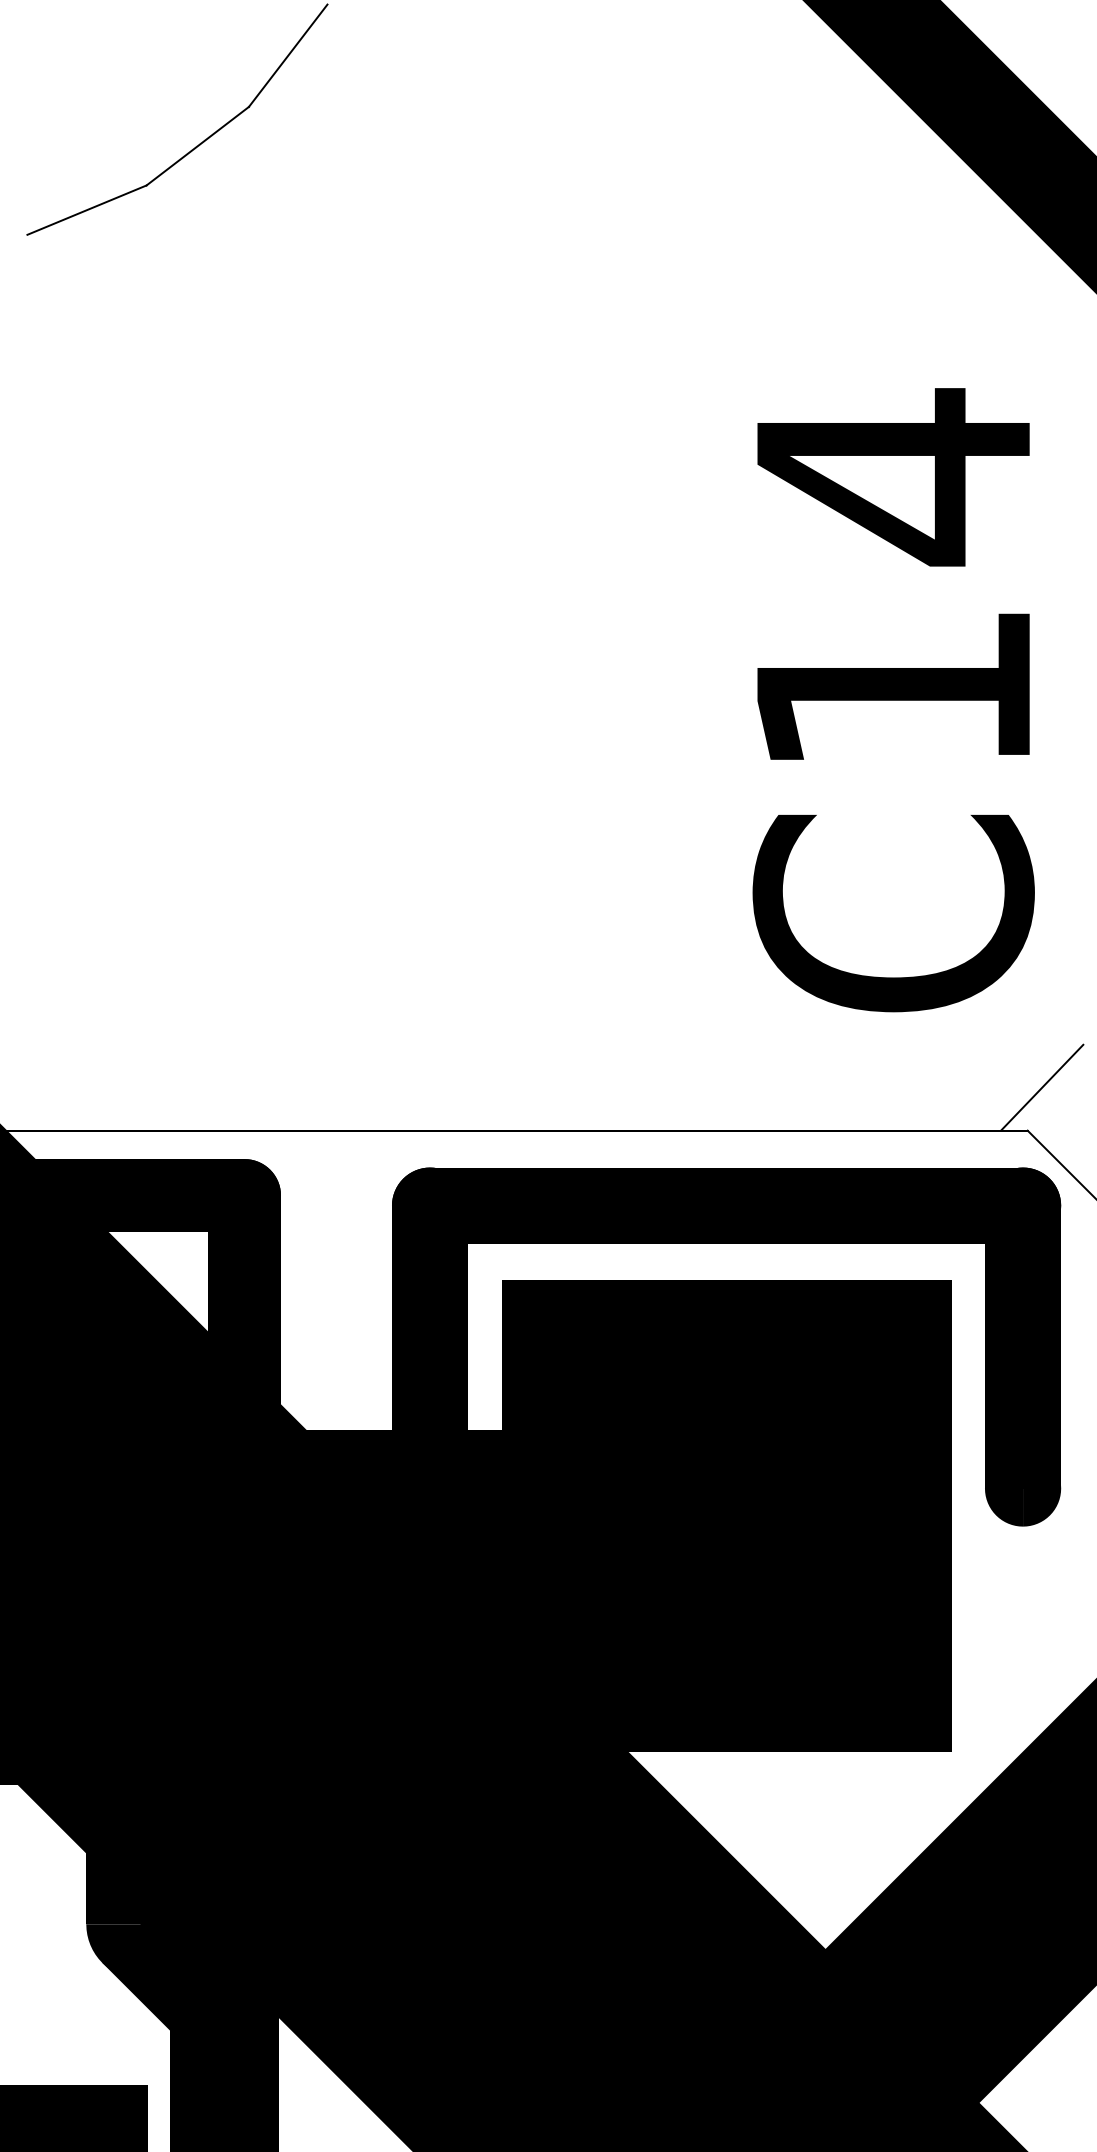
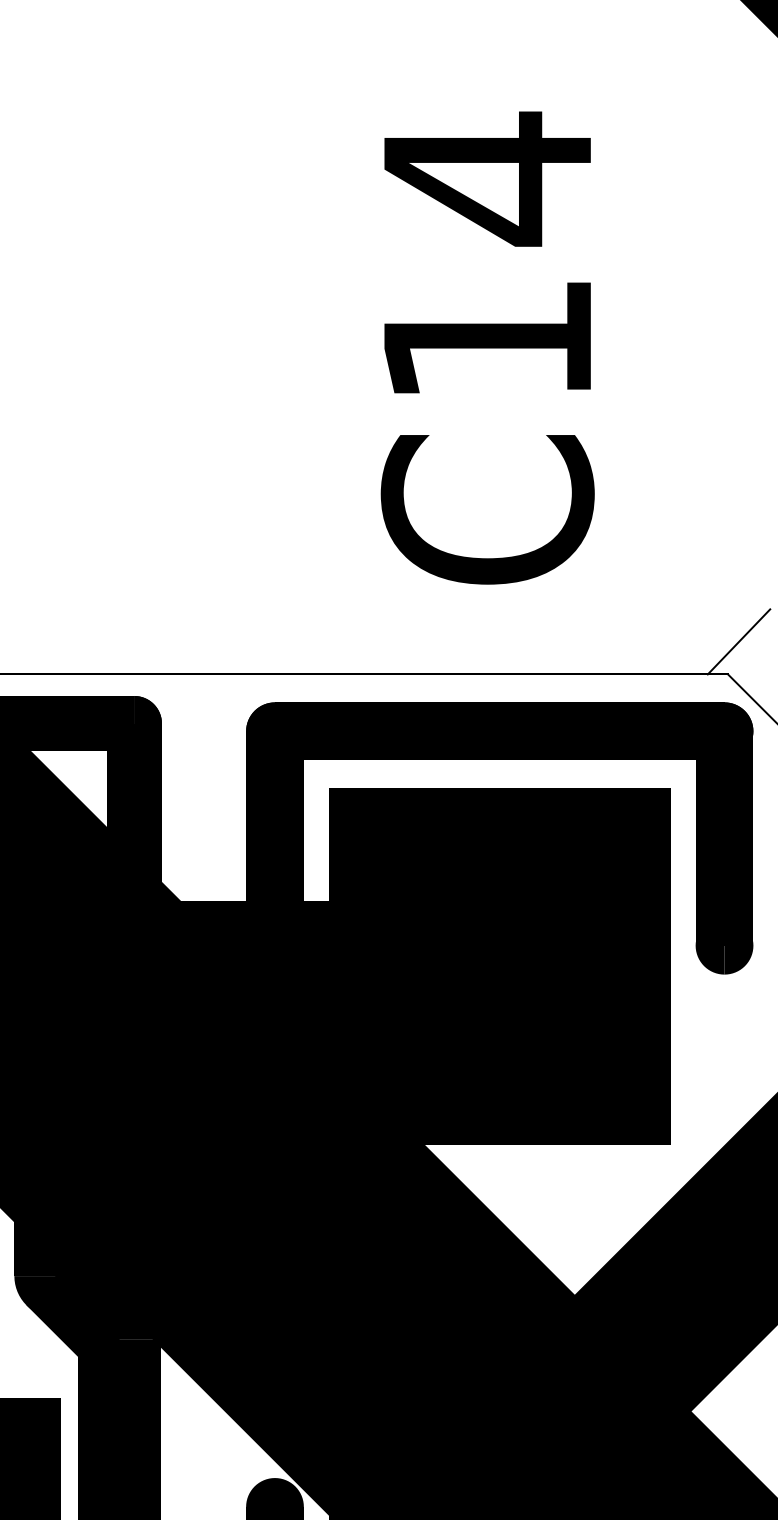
text: (893, 700) -> (487, 348), moved

